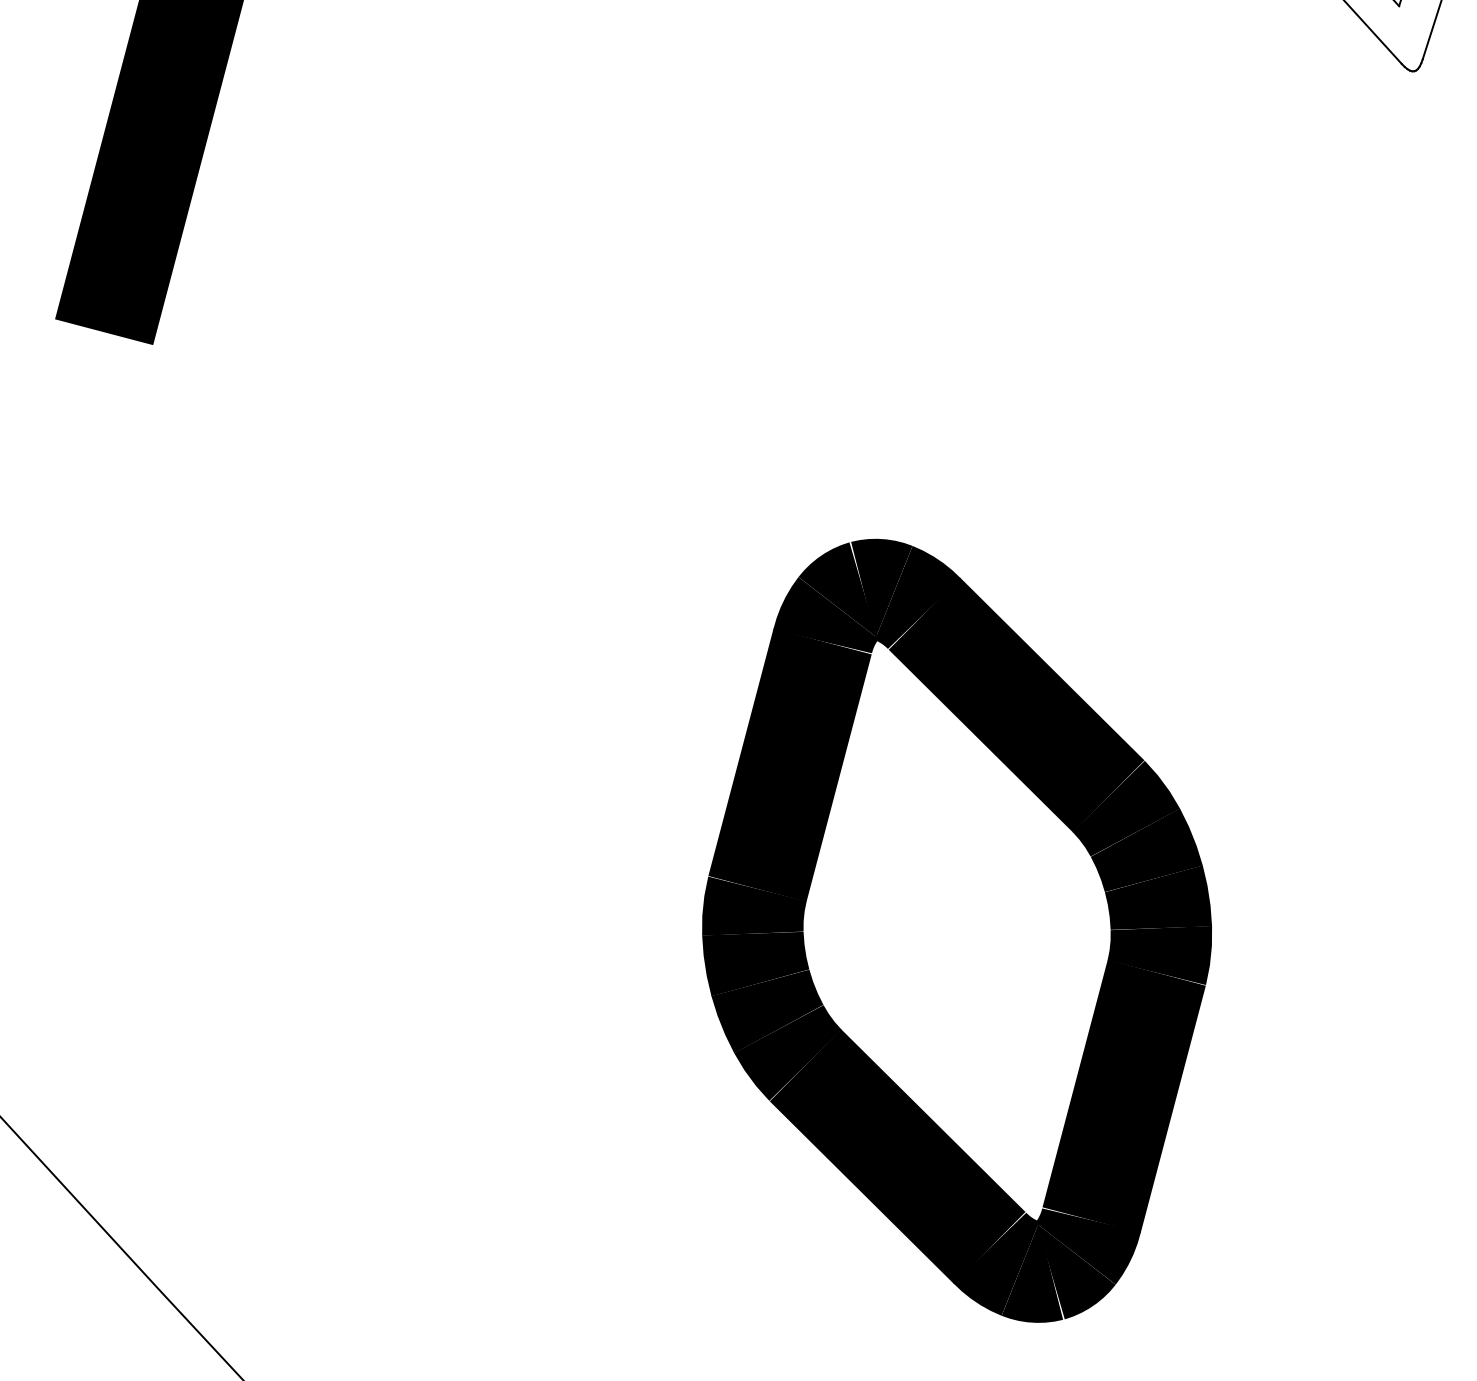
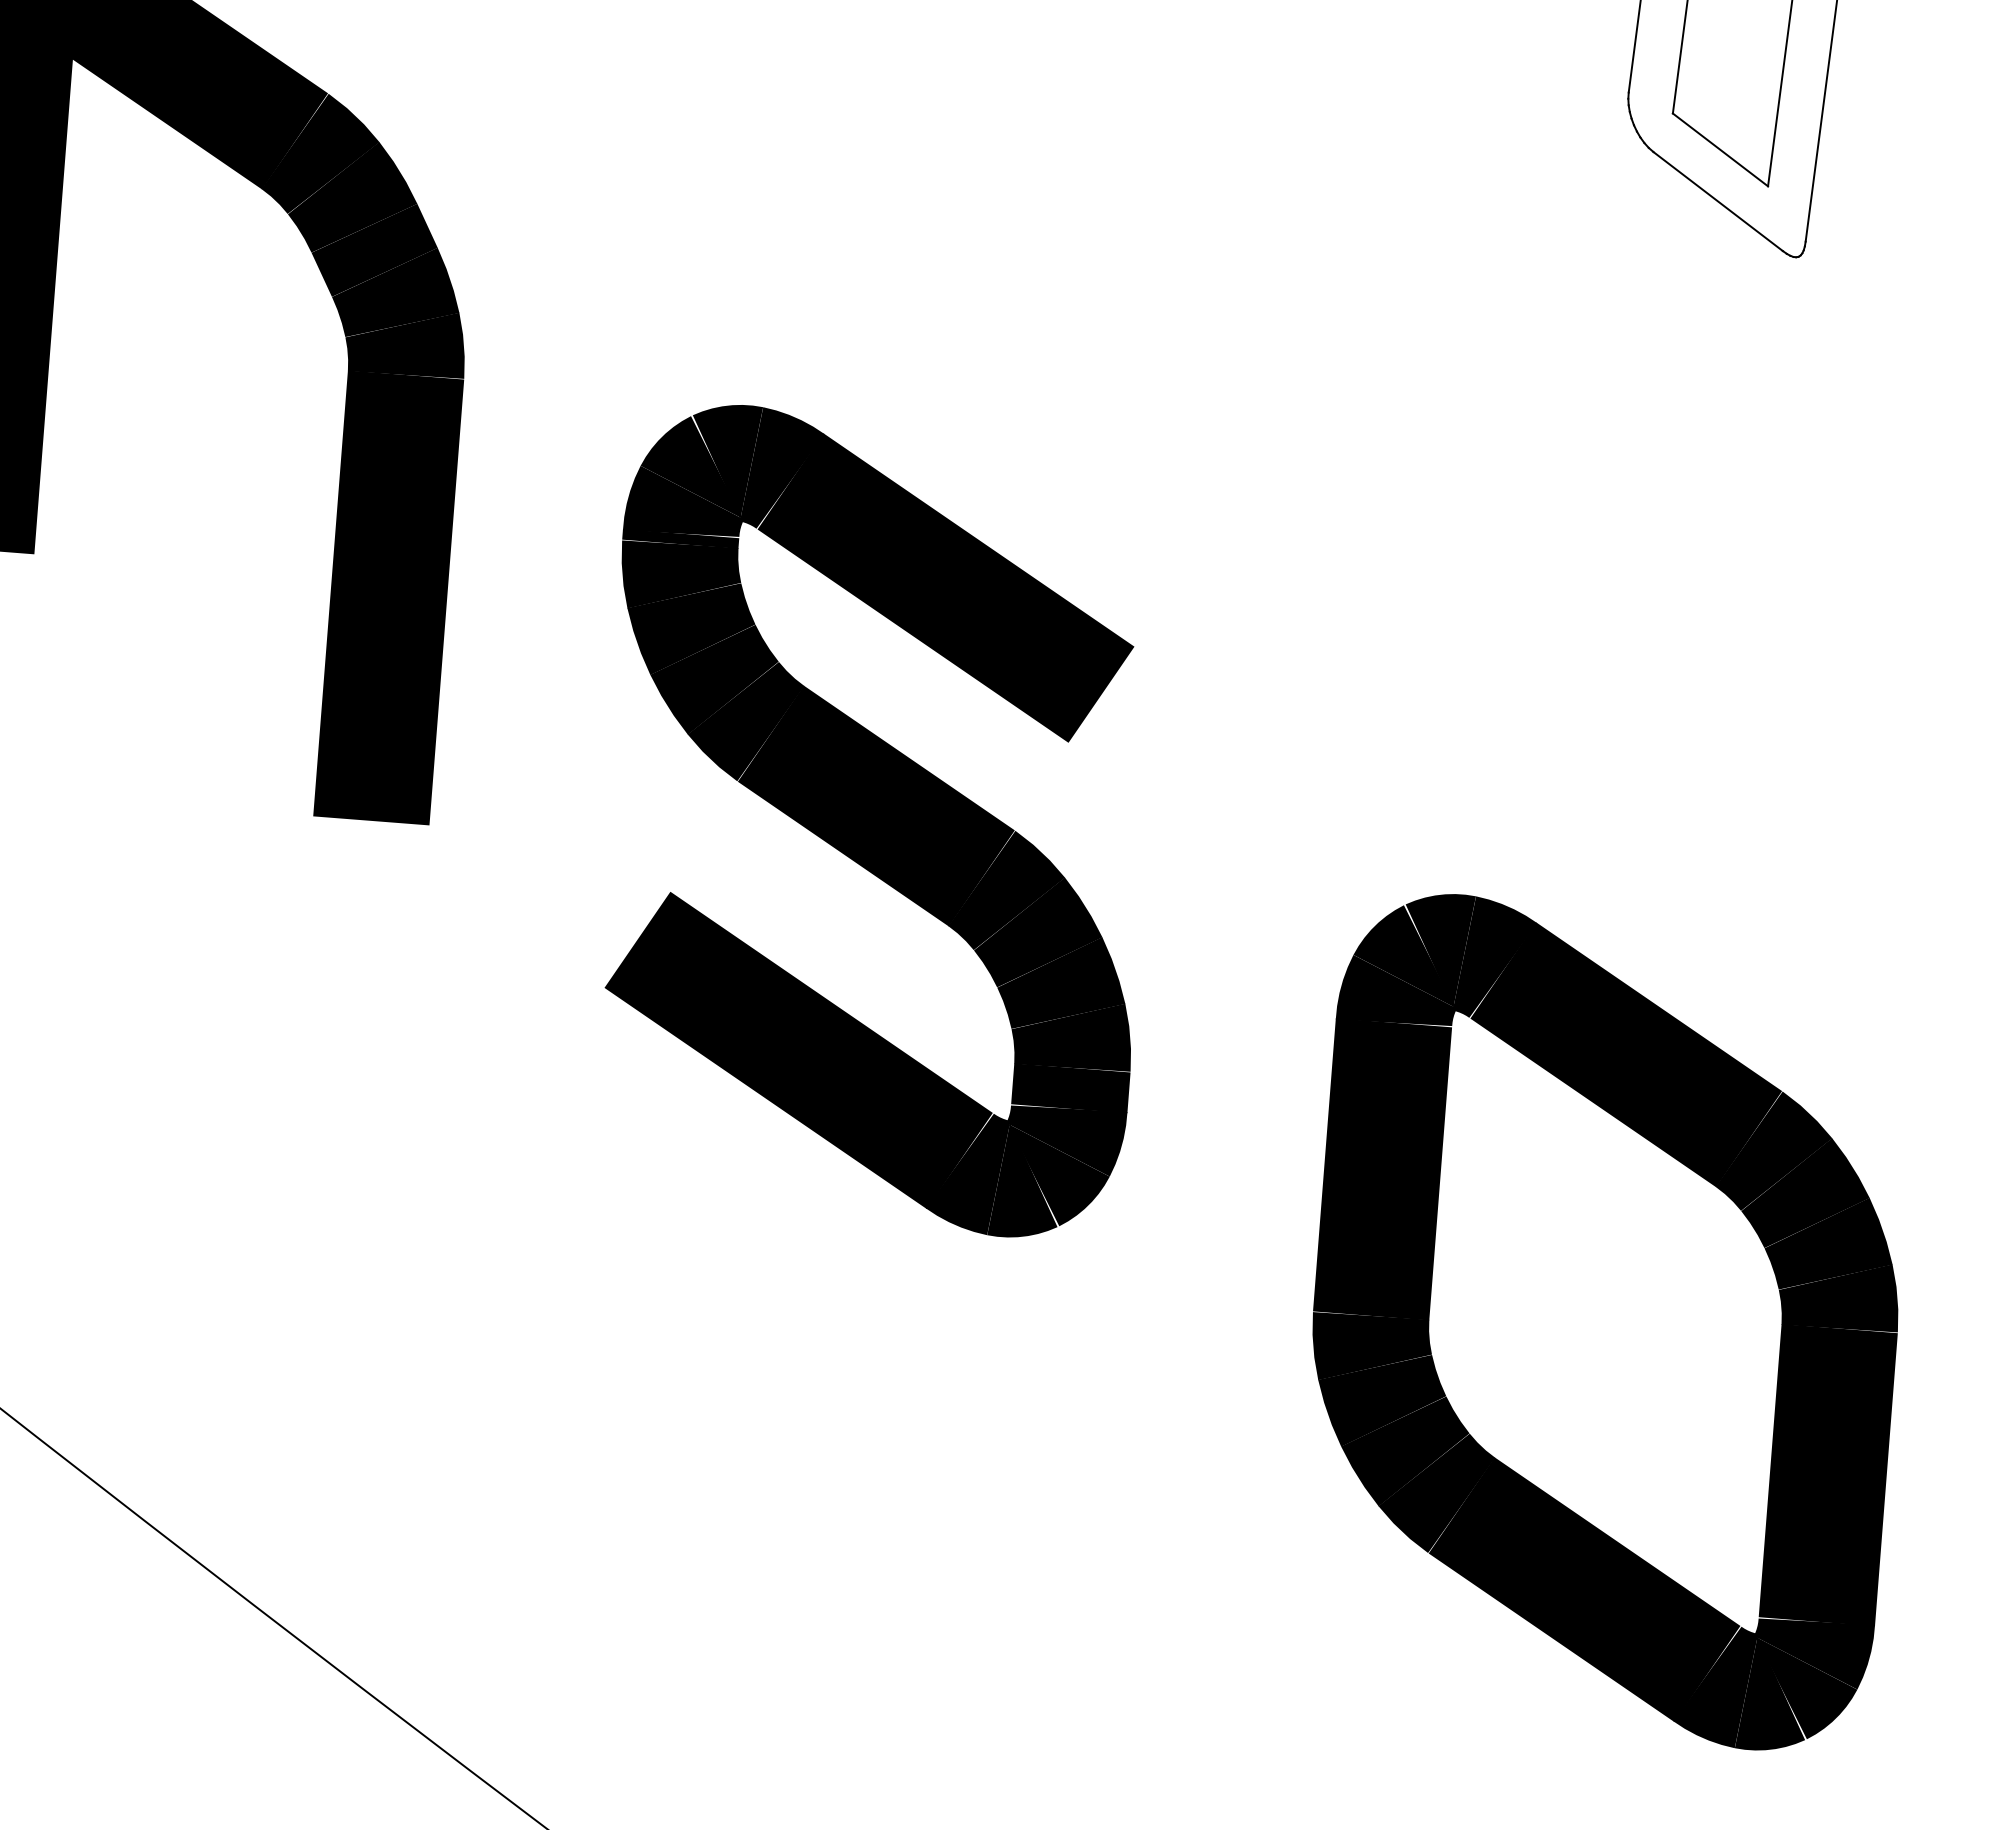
curve: (530, 410) -> (869, 821), added
part: (957, 931) -> (1605, 1322), moved

